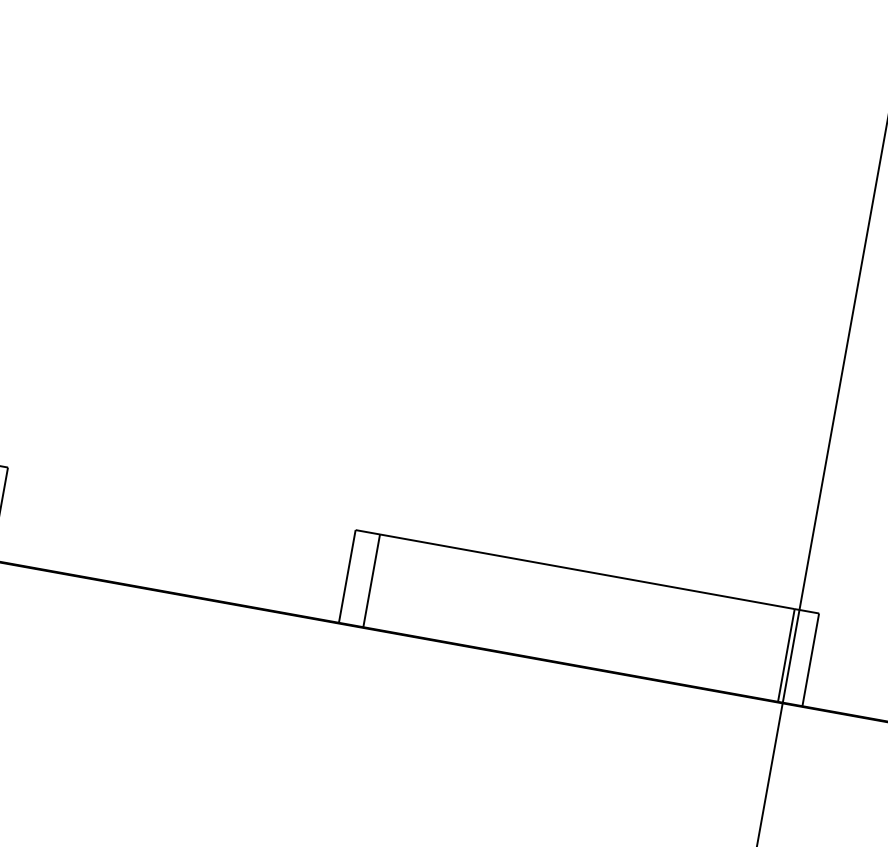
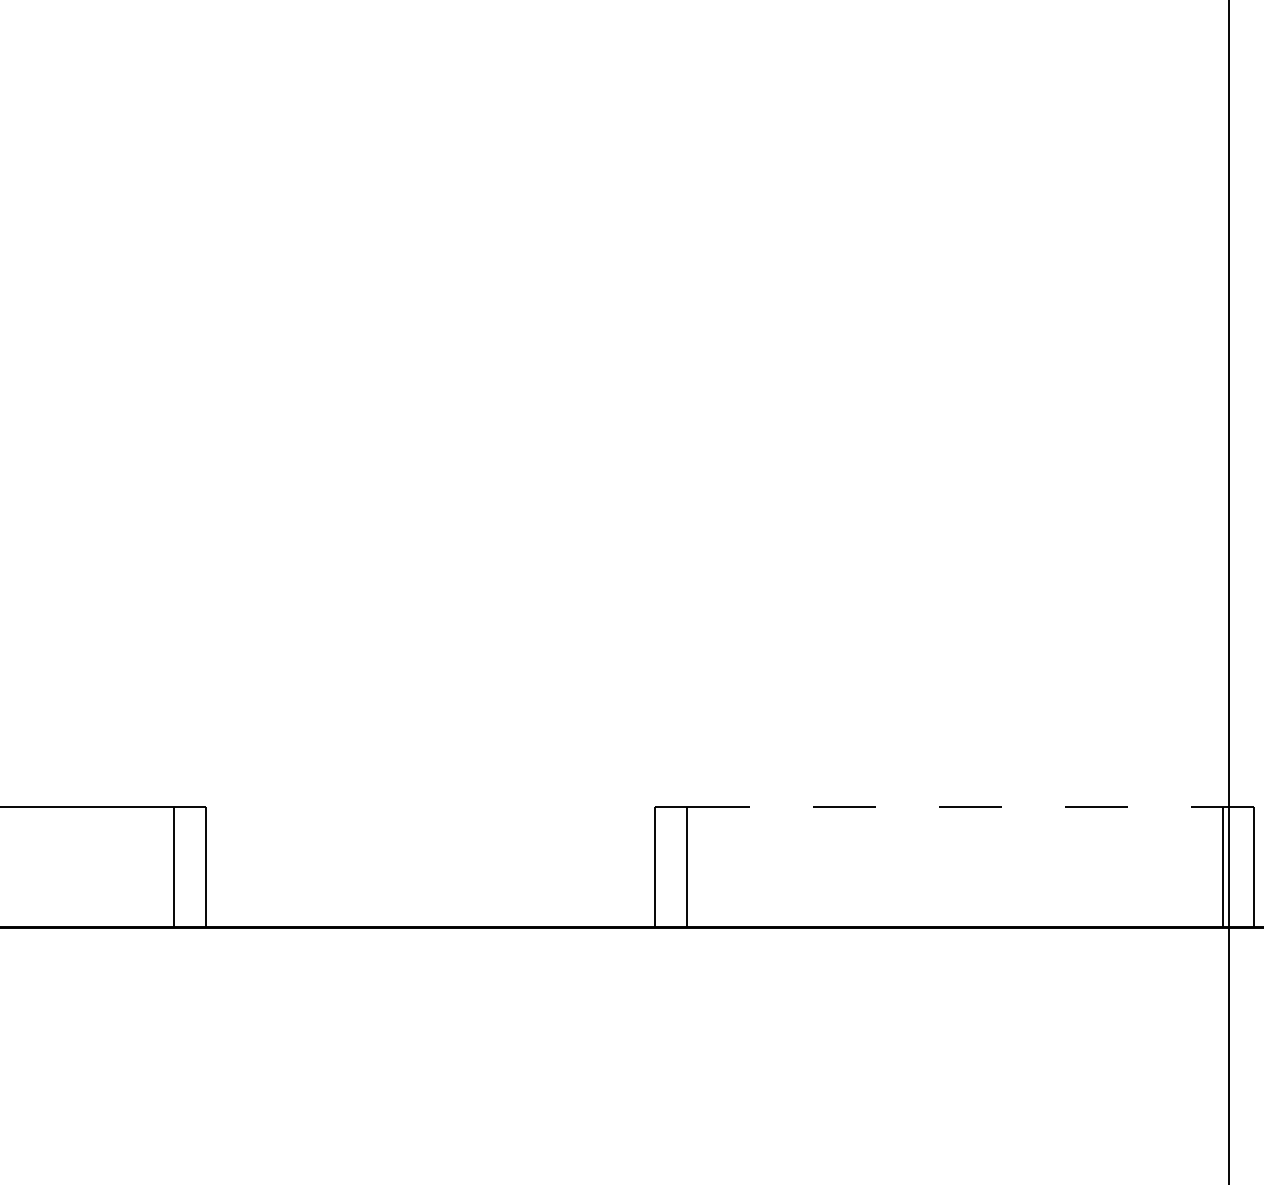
line: (587, 571) -> (955, 806), solid -> dashed

